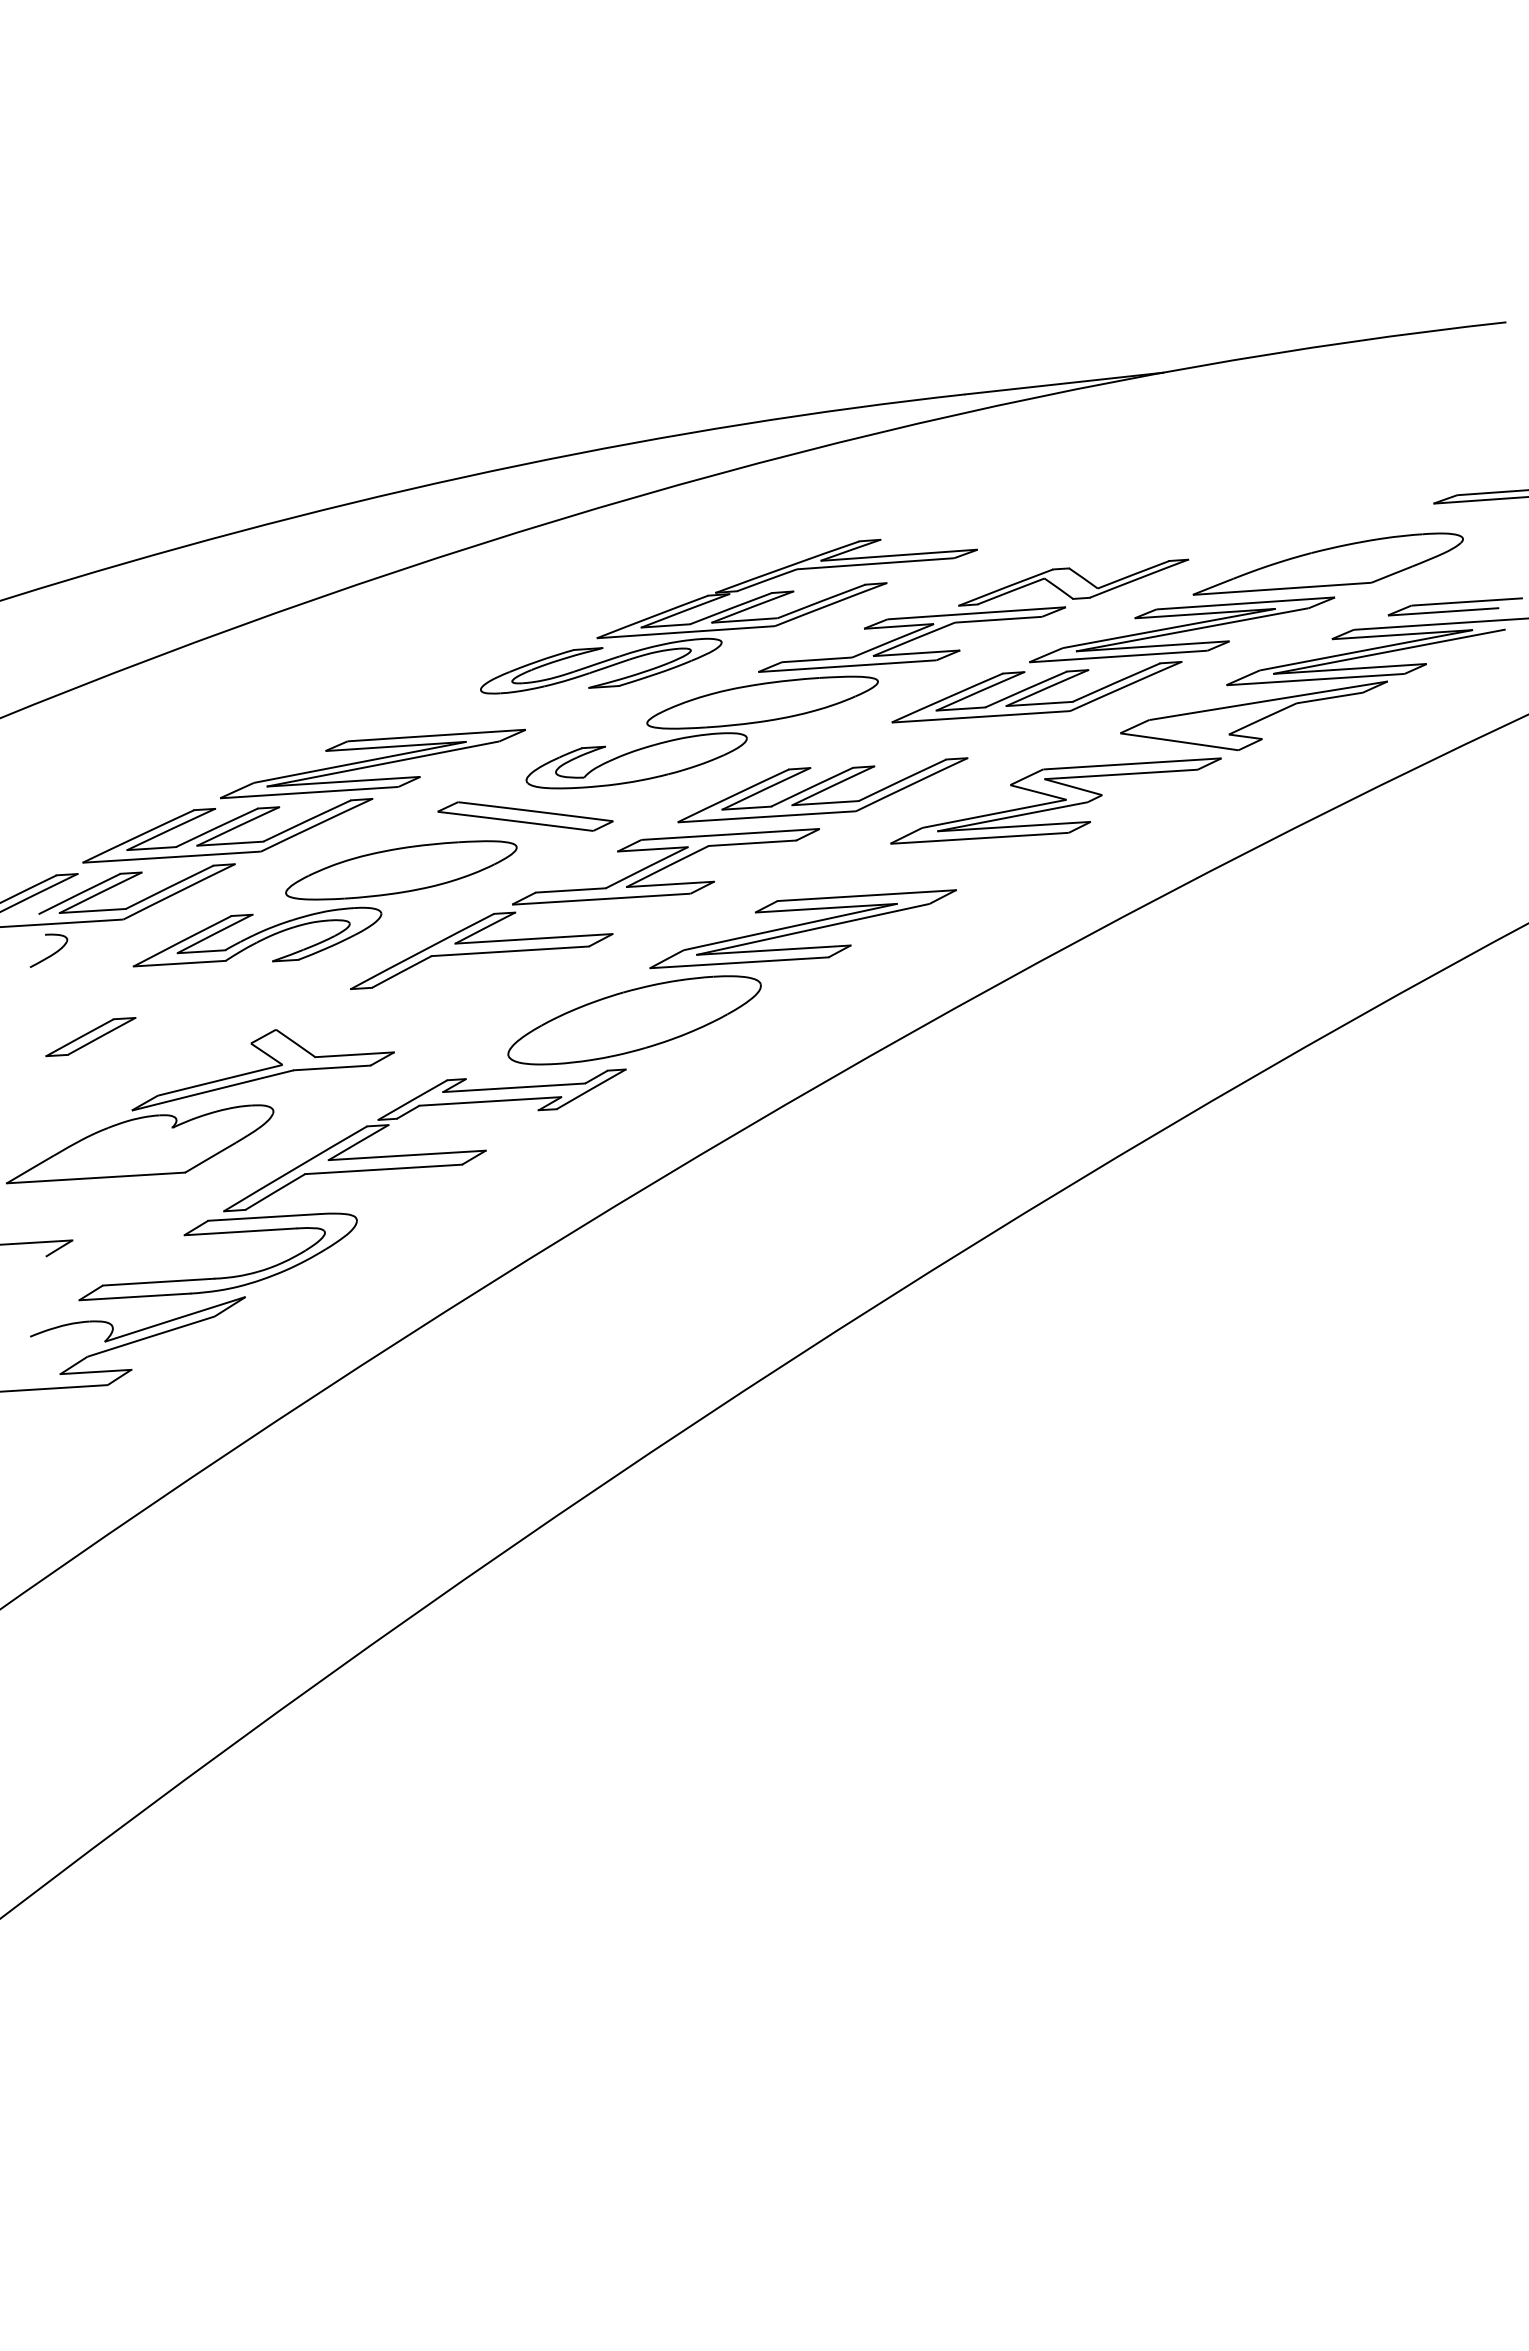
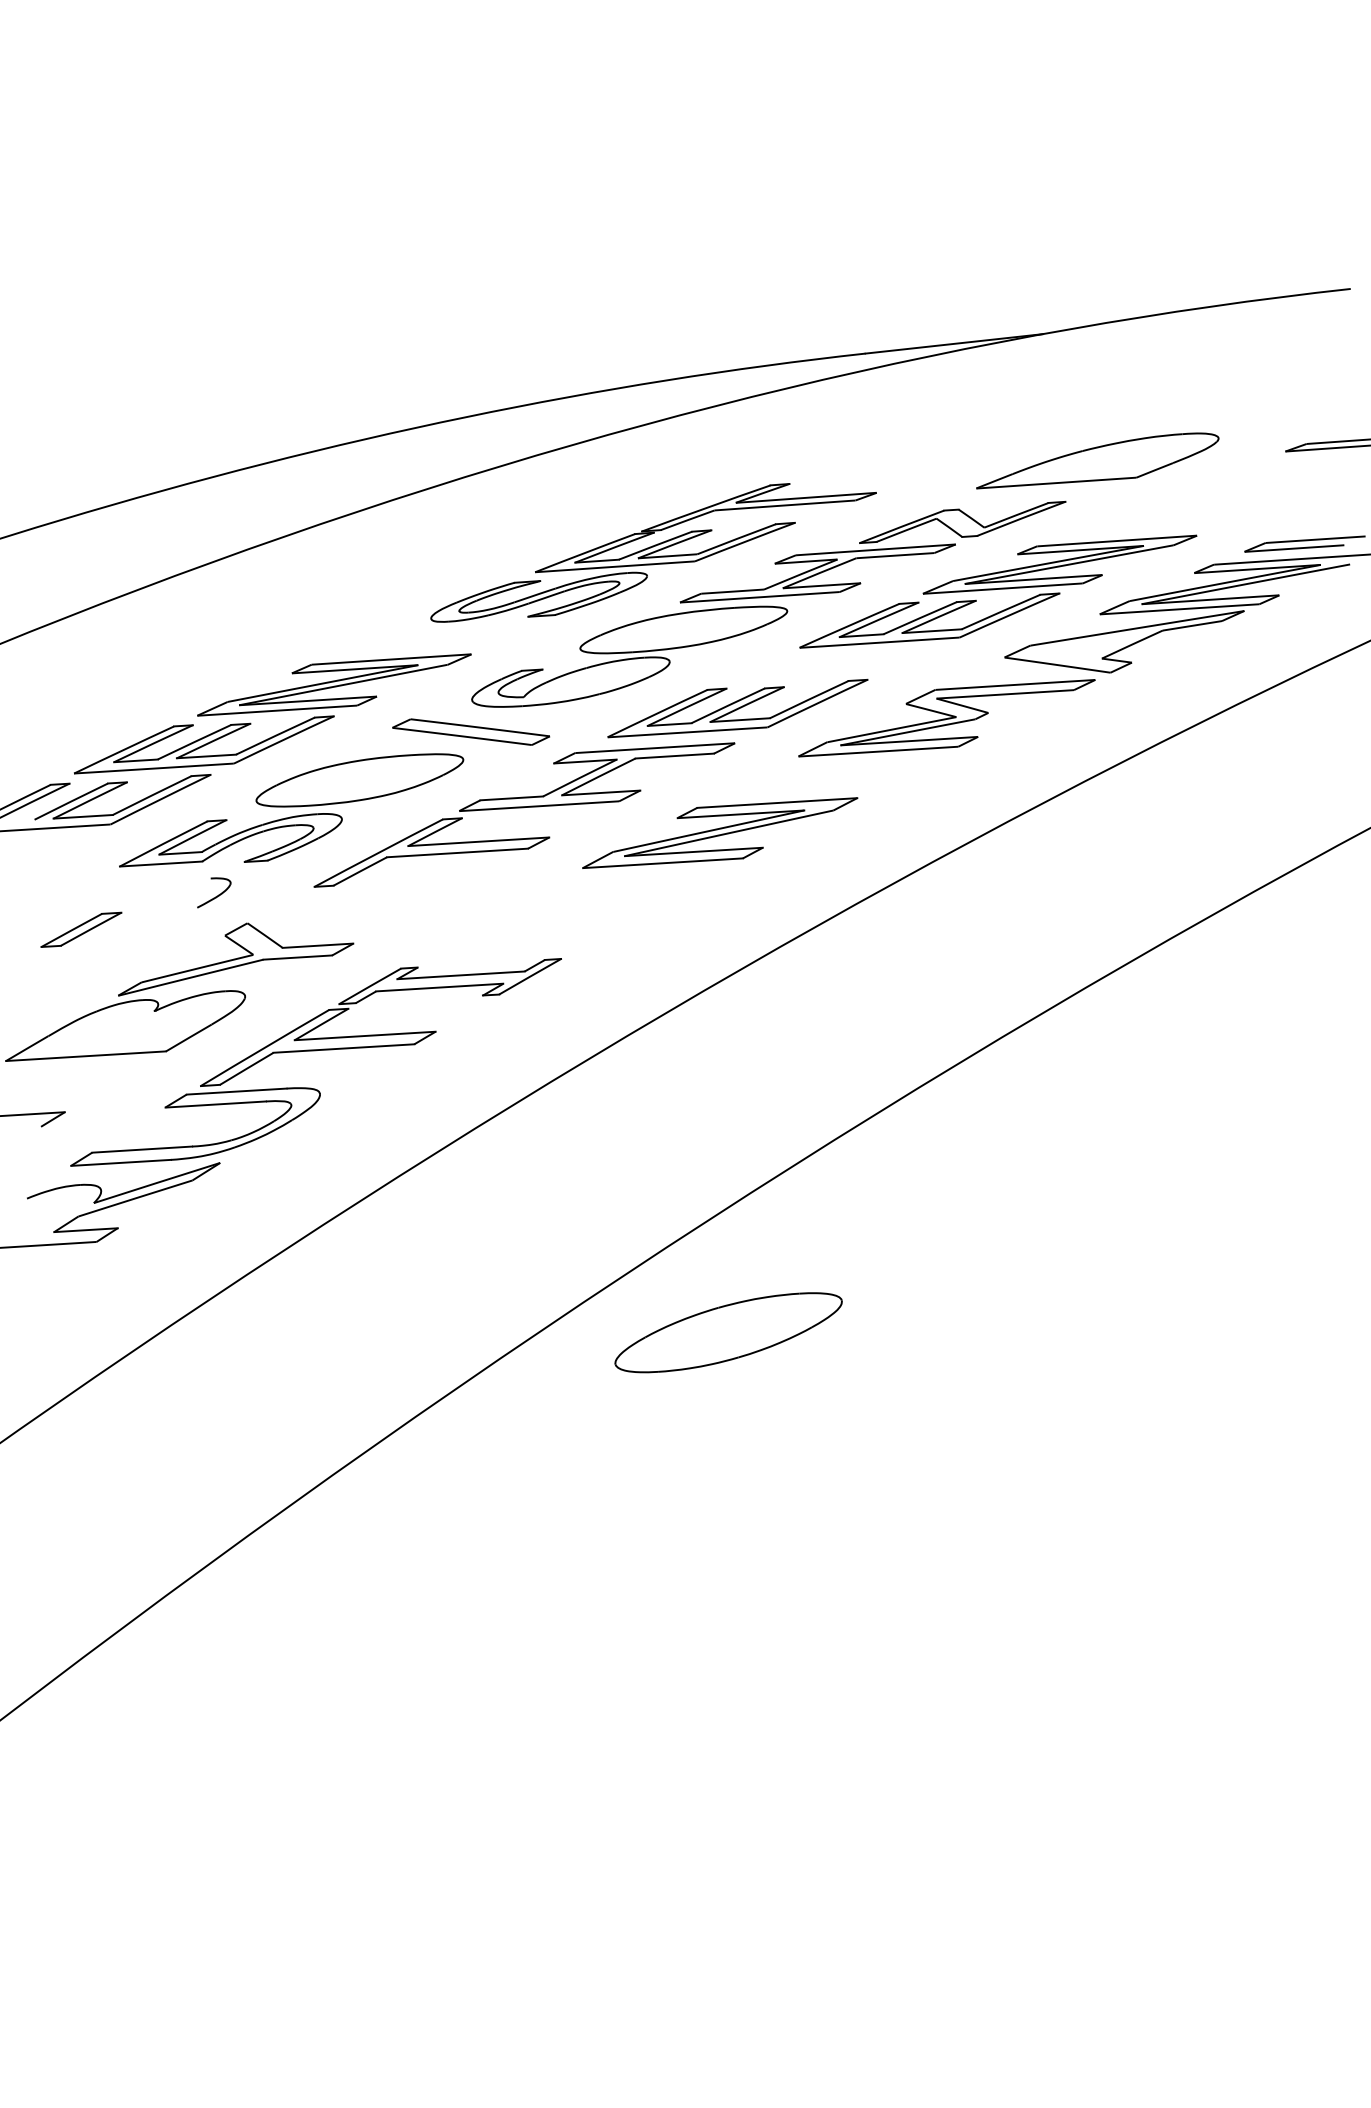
part: (1327, 563) -> (1097, 460), moved
part: (48, 950) -> (213, 892), moved
part: (634, 1020) -> (728, 1332), moved

